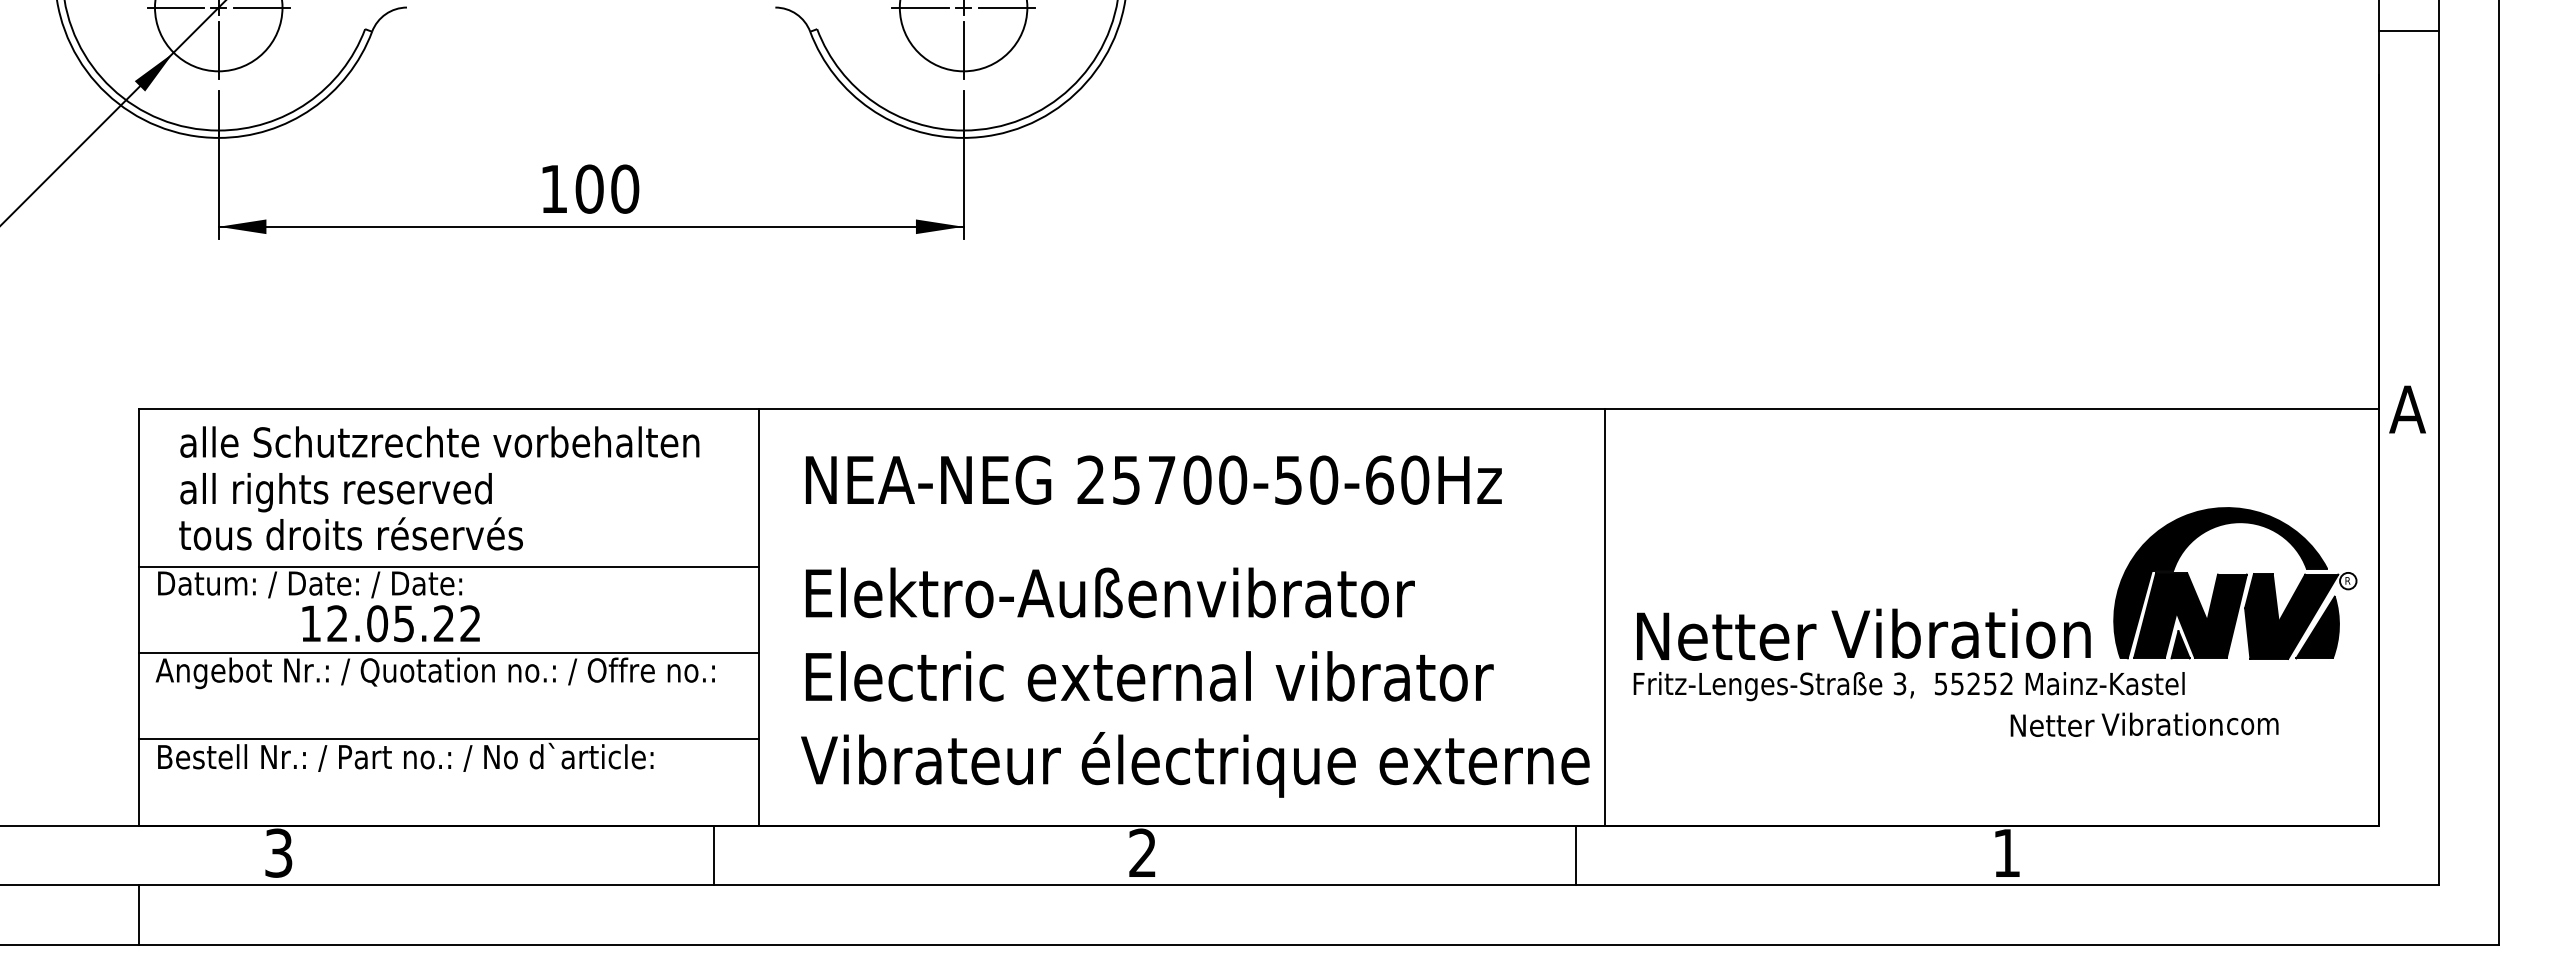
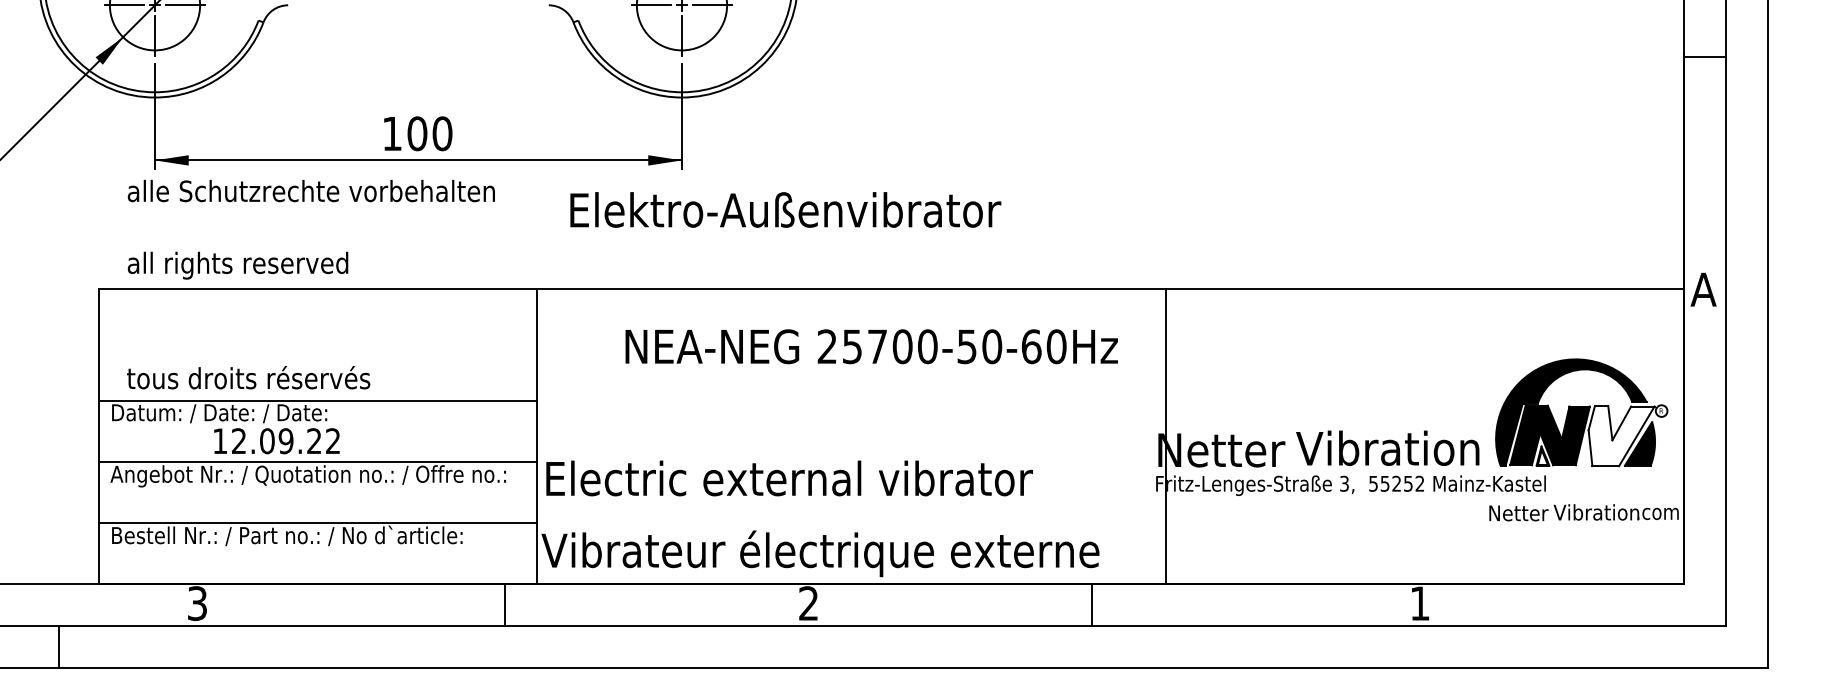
line: (2408, 30) -> (1704, 56), moved
text: (439, 441) -> (311, 190), moved
text: (1153, 479) -> (871, 346), moved
text: (335, 492) -> (237, 265), moved
text: (1110, 592) -> (785, 209), moved
line: (1604, 616) -> (1165, 436), moved
fill: (2291, 616) -> (1621, 436), removed
text: (403, 623) -> (285, 441), 12.05.22 -> 12.09.22
fill: (2180, 646) -> (1542, 457), removed
text: (1149, 676) -> (789, 478), moved
text: (2144, 724) -> (1583, 512), moved
text: (1195, 764) -> (820, 553), moved
line: (1576, 855) -> (1092, 605), moved
line: (139, 914) -> (59, 646), moved

